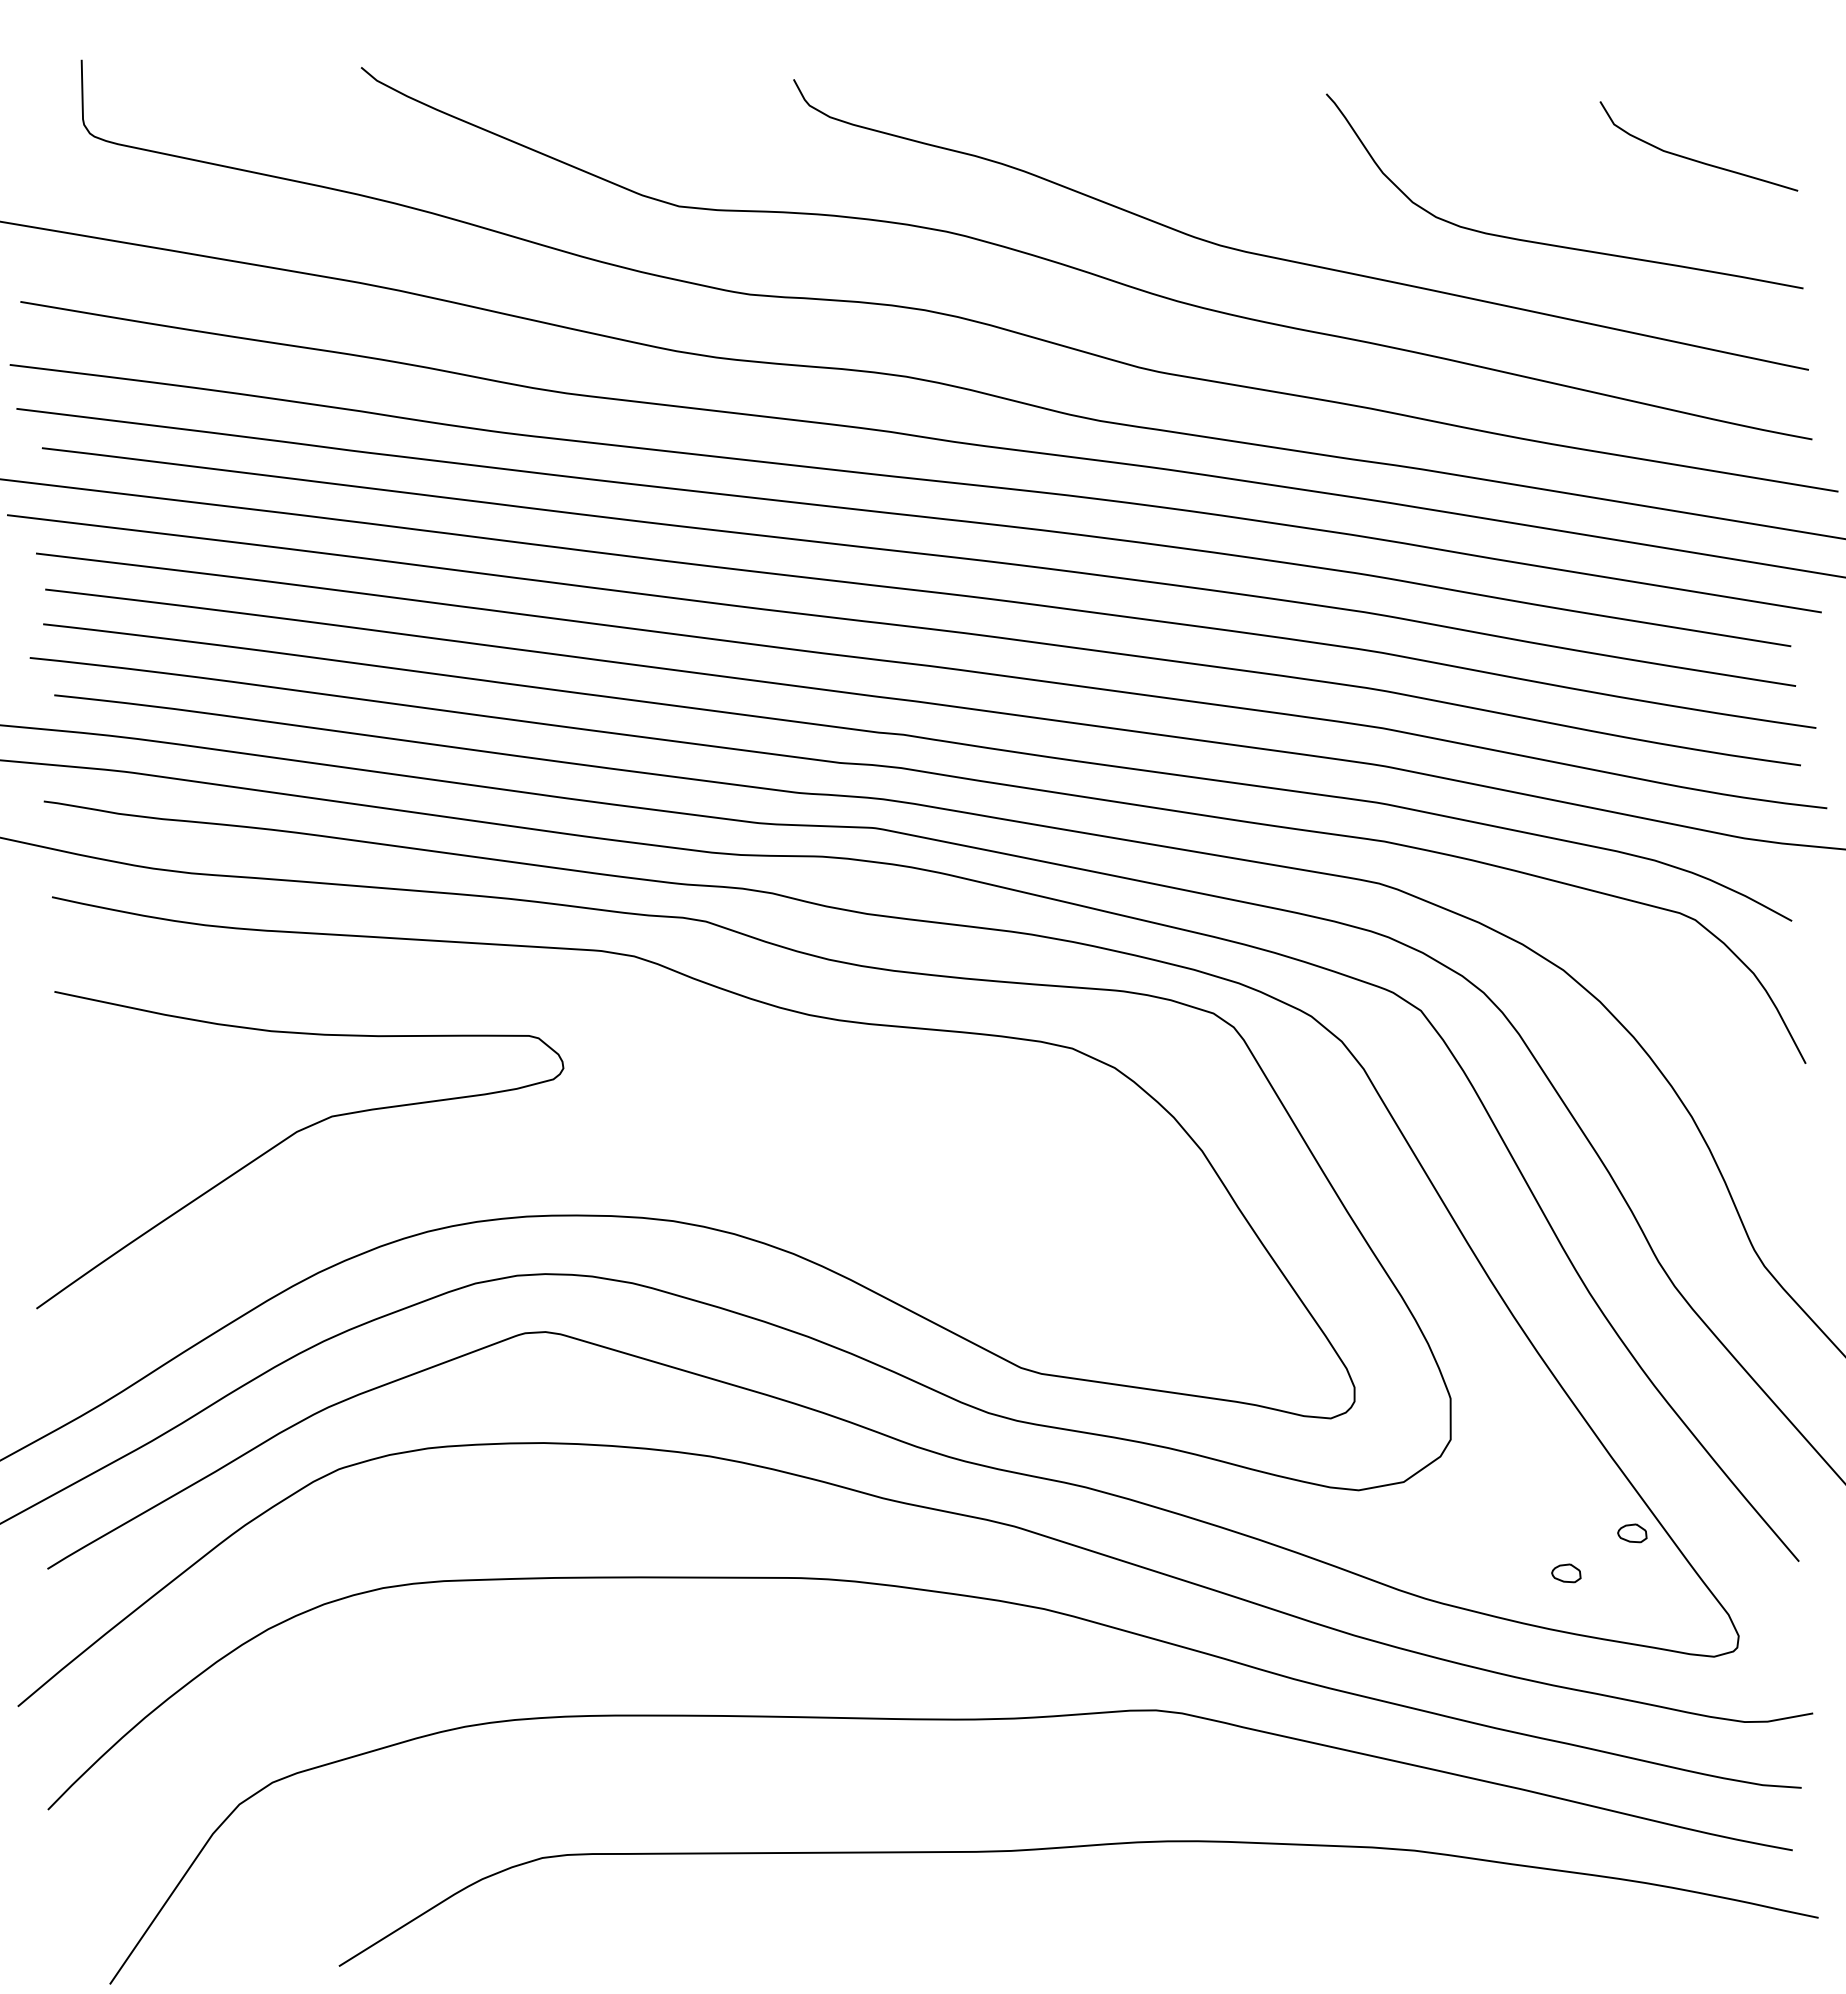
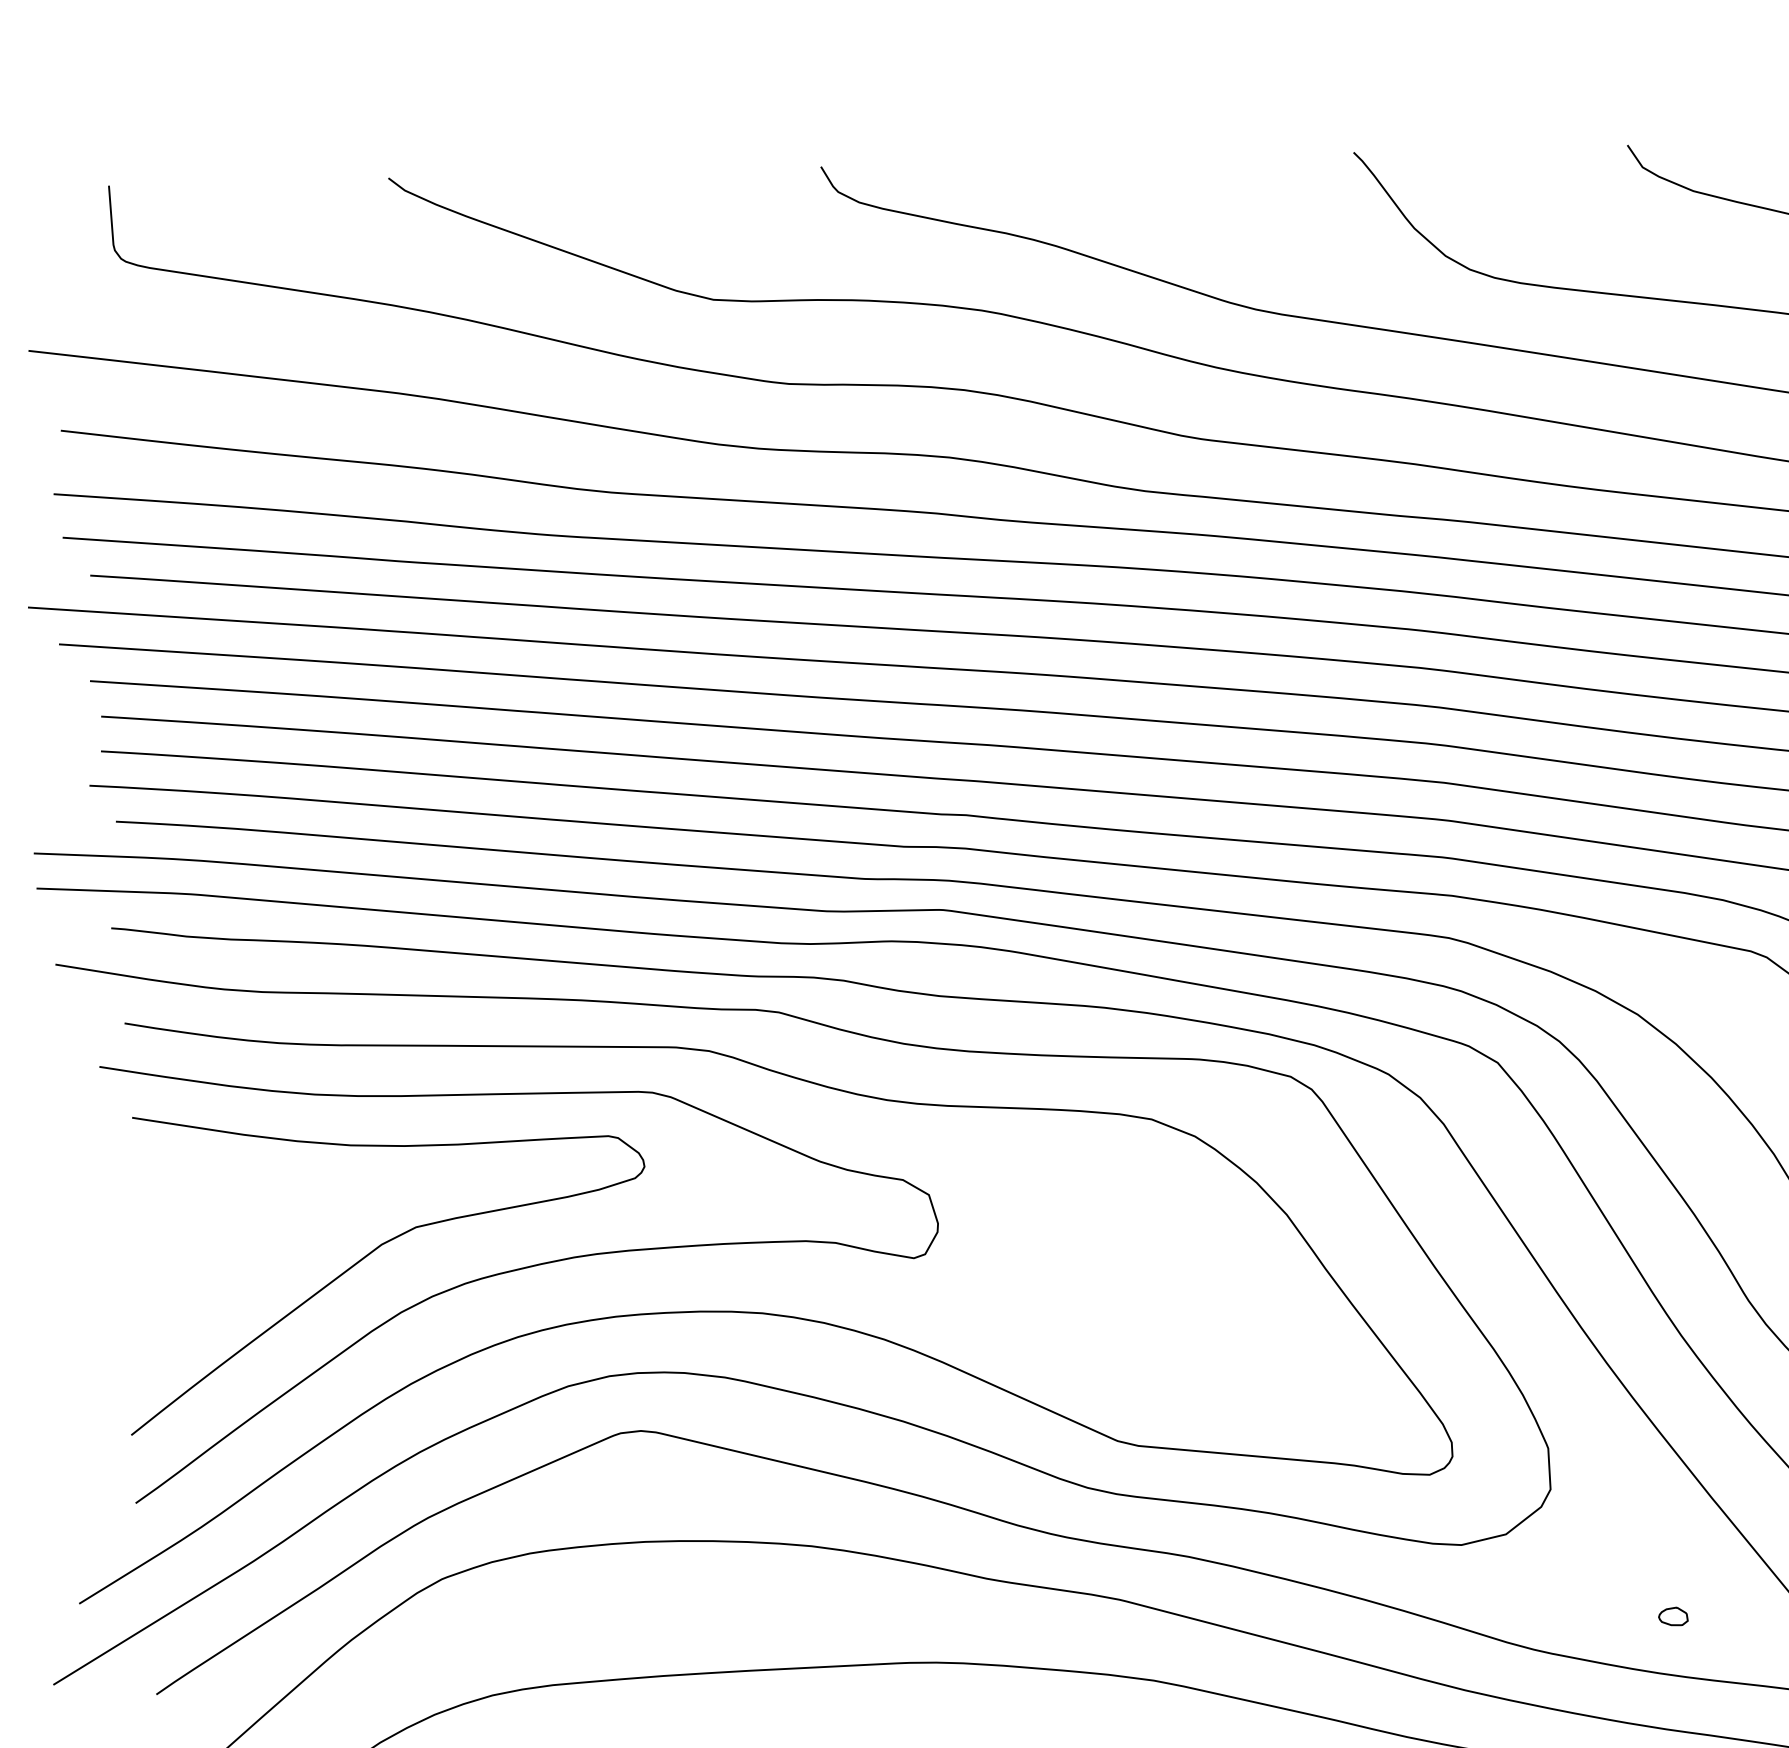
curve: (439, 1161) -> (525, 1266), added
part: (1632, 1533) -> (1737, 1573), removed

